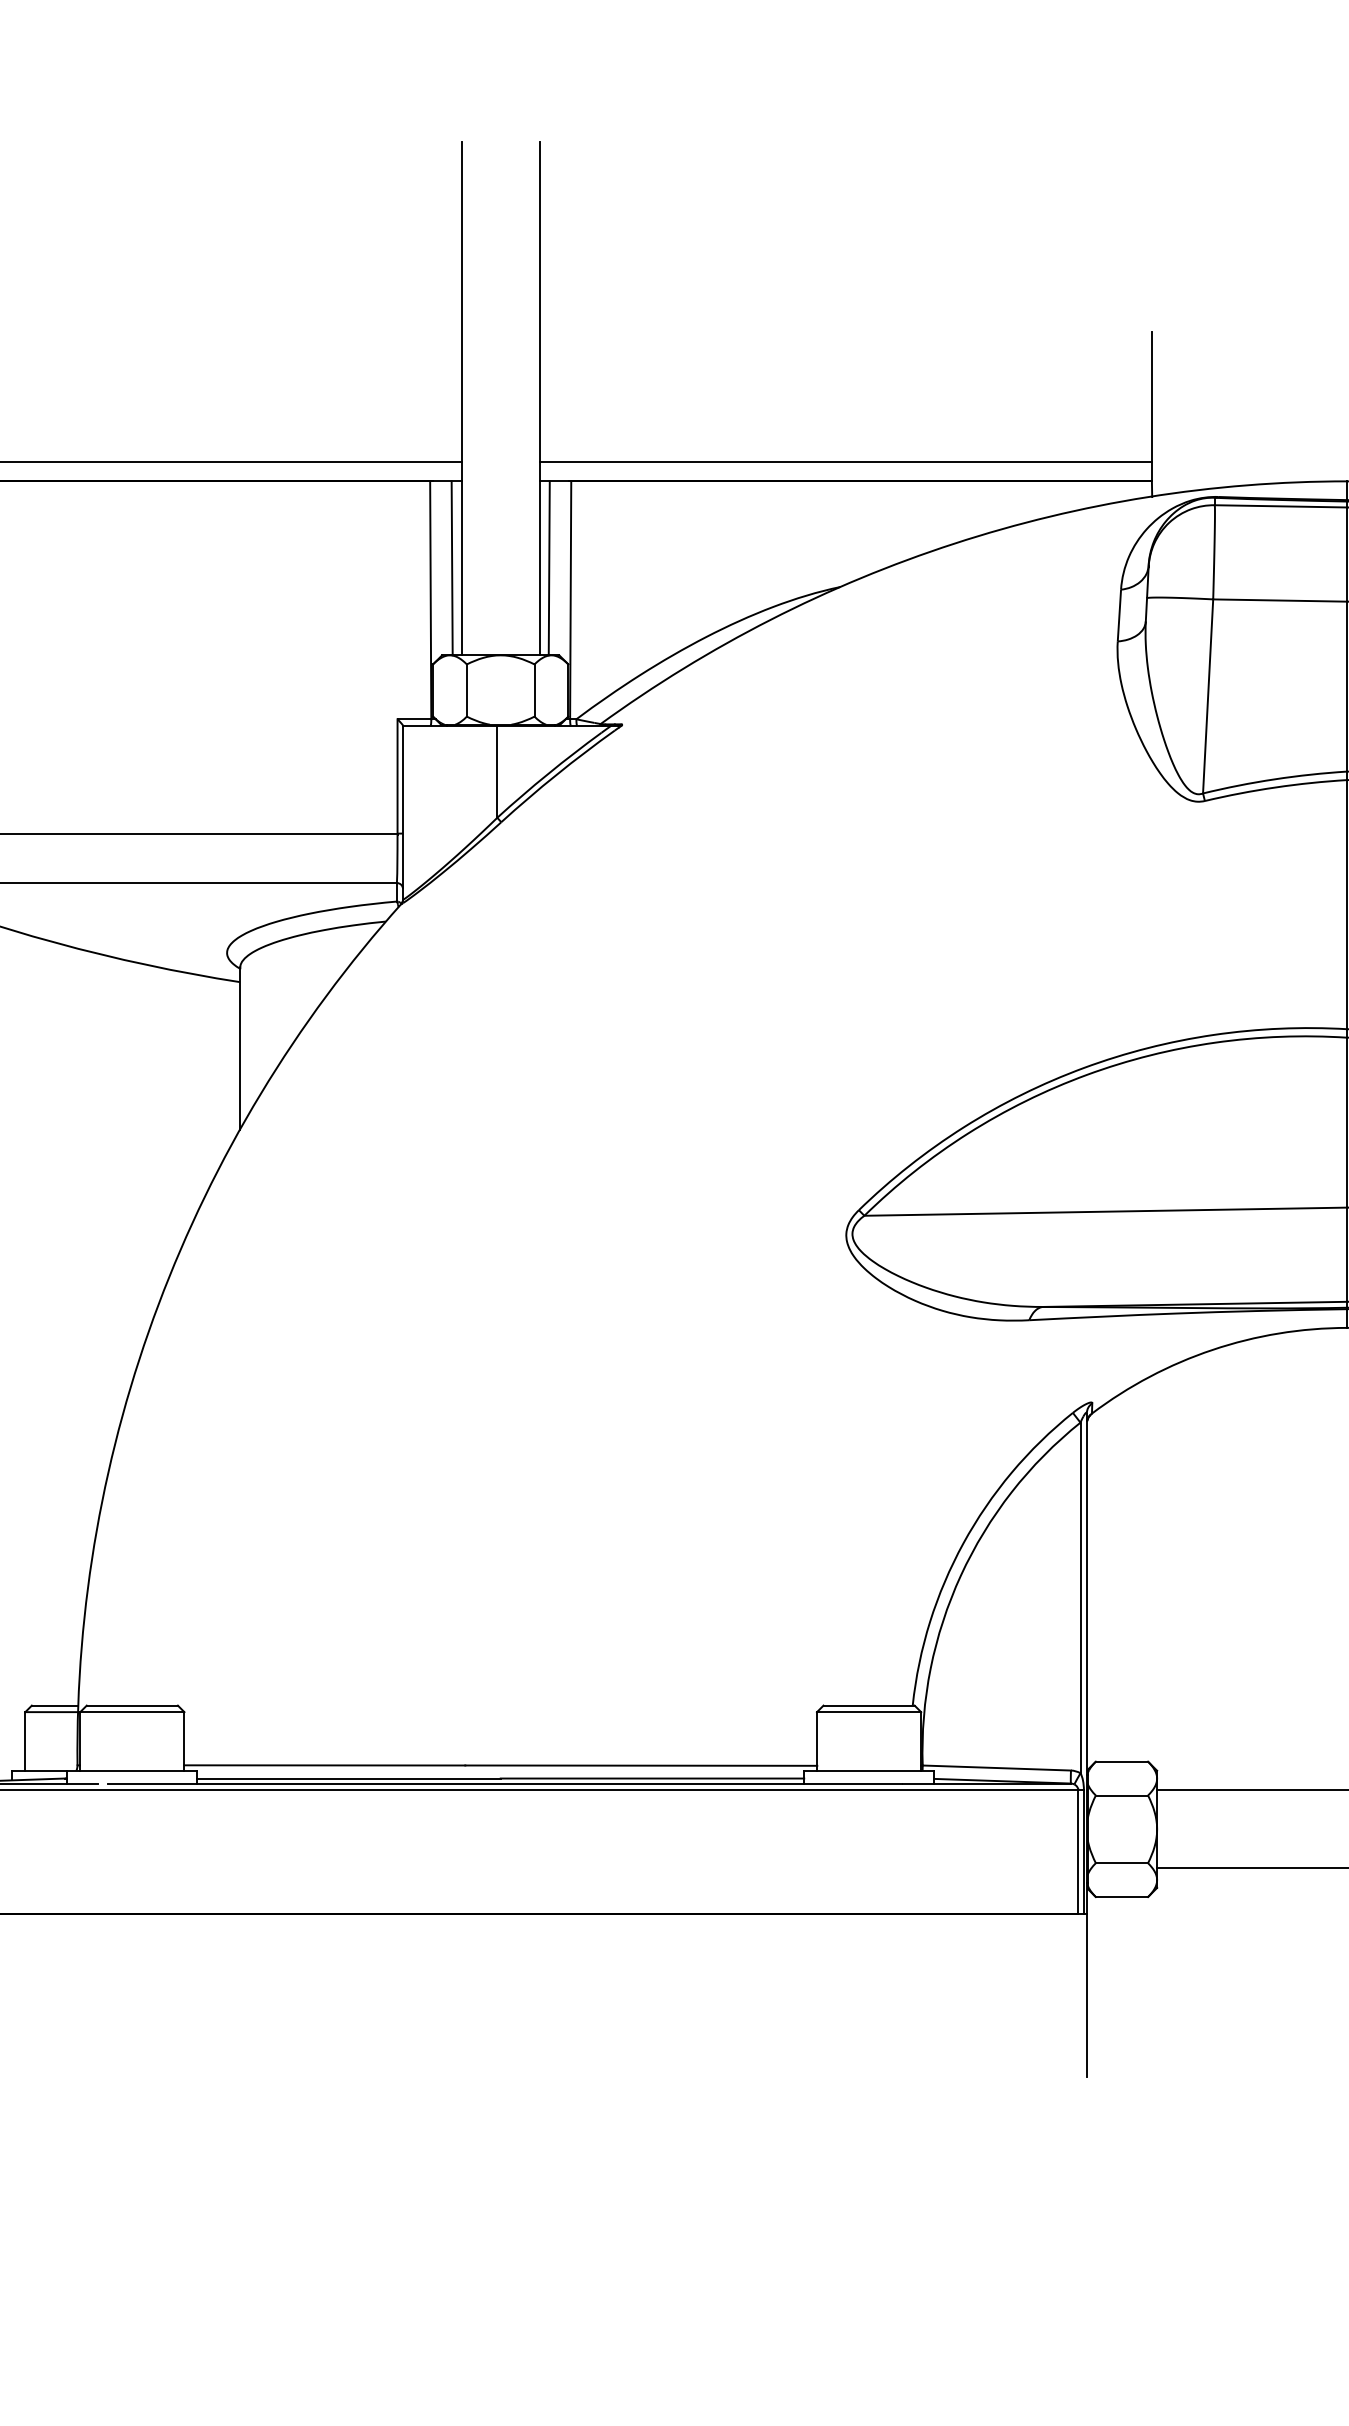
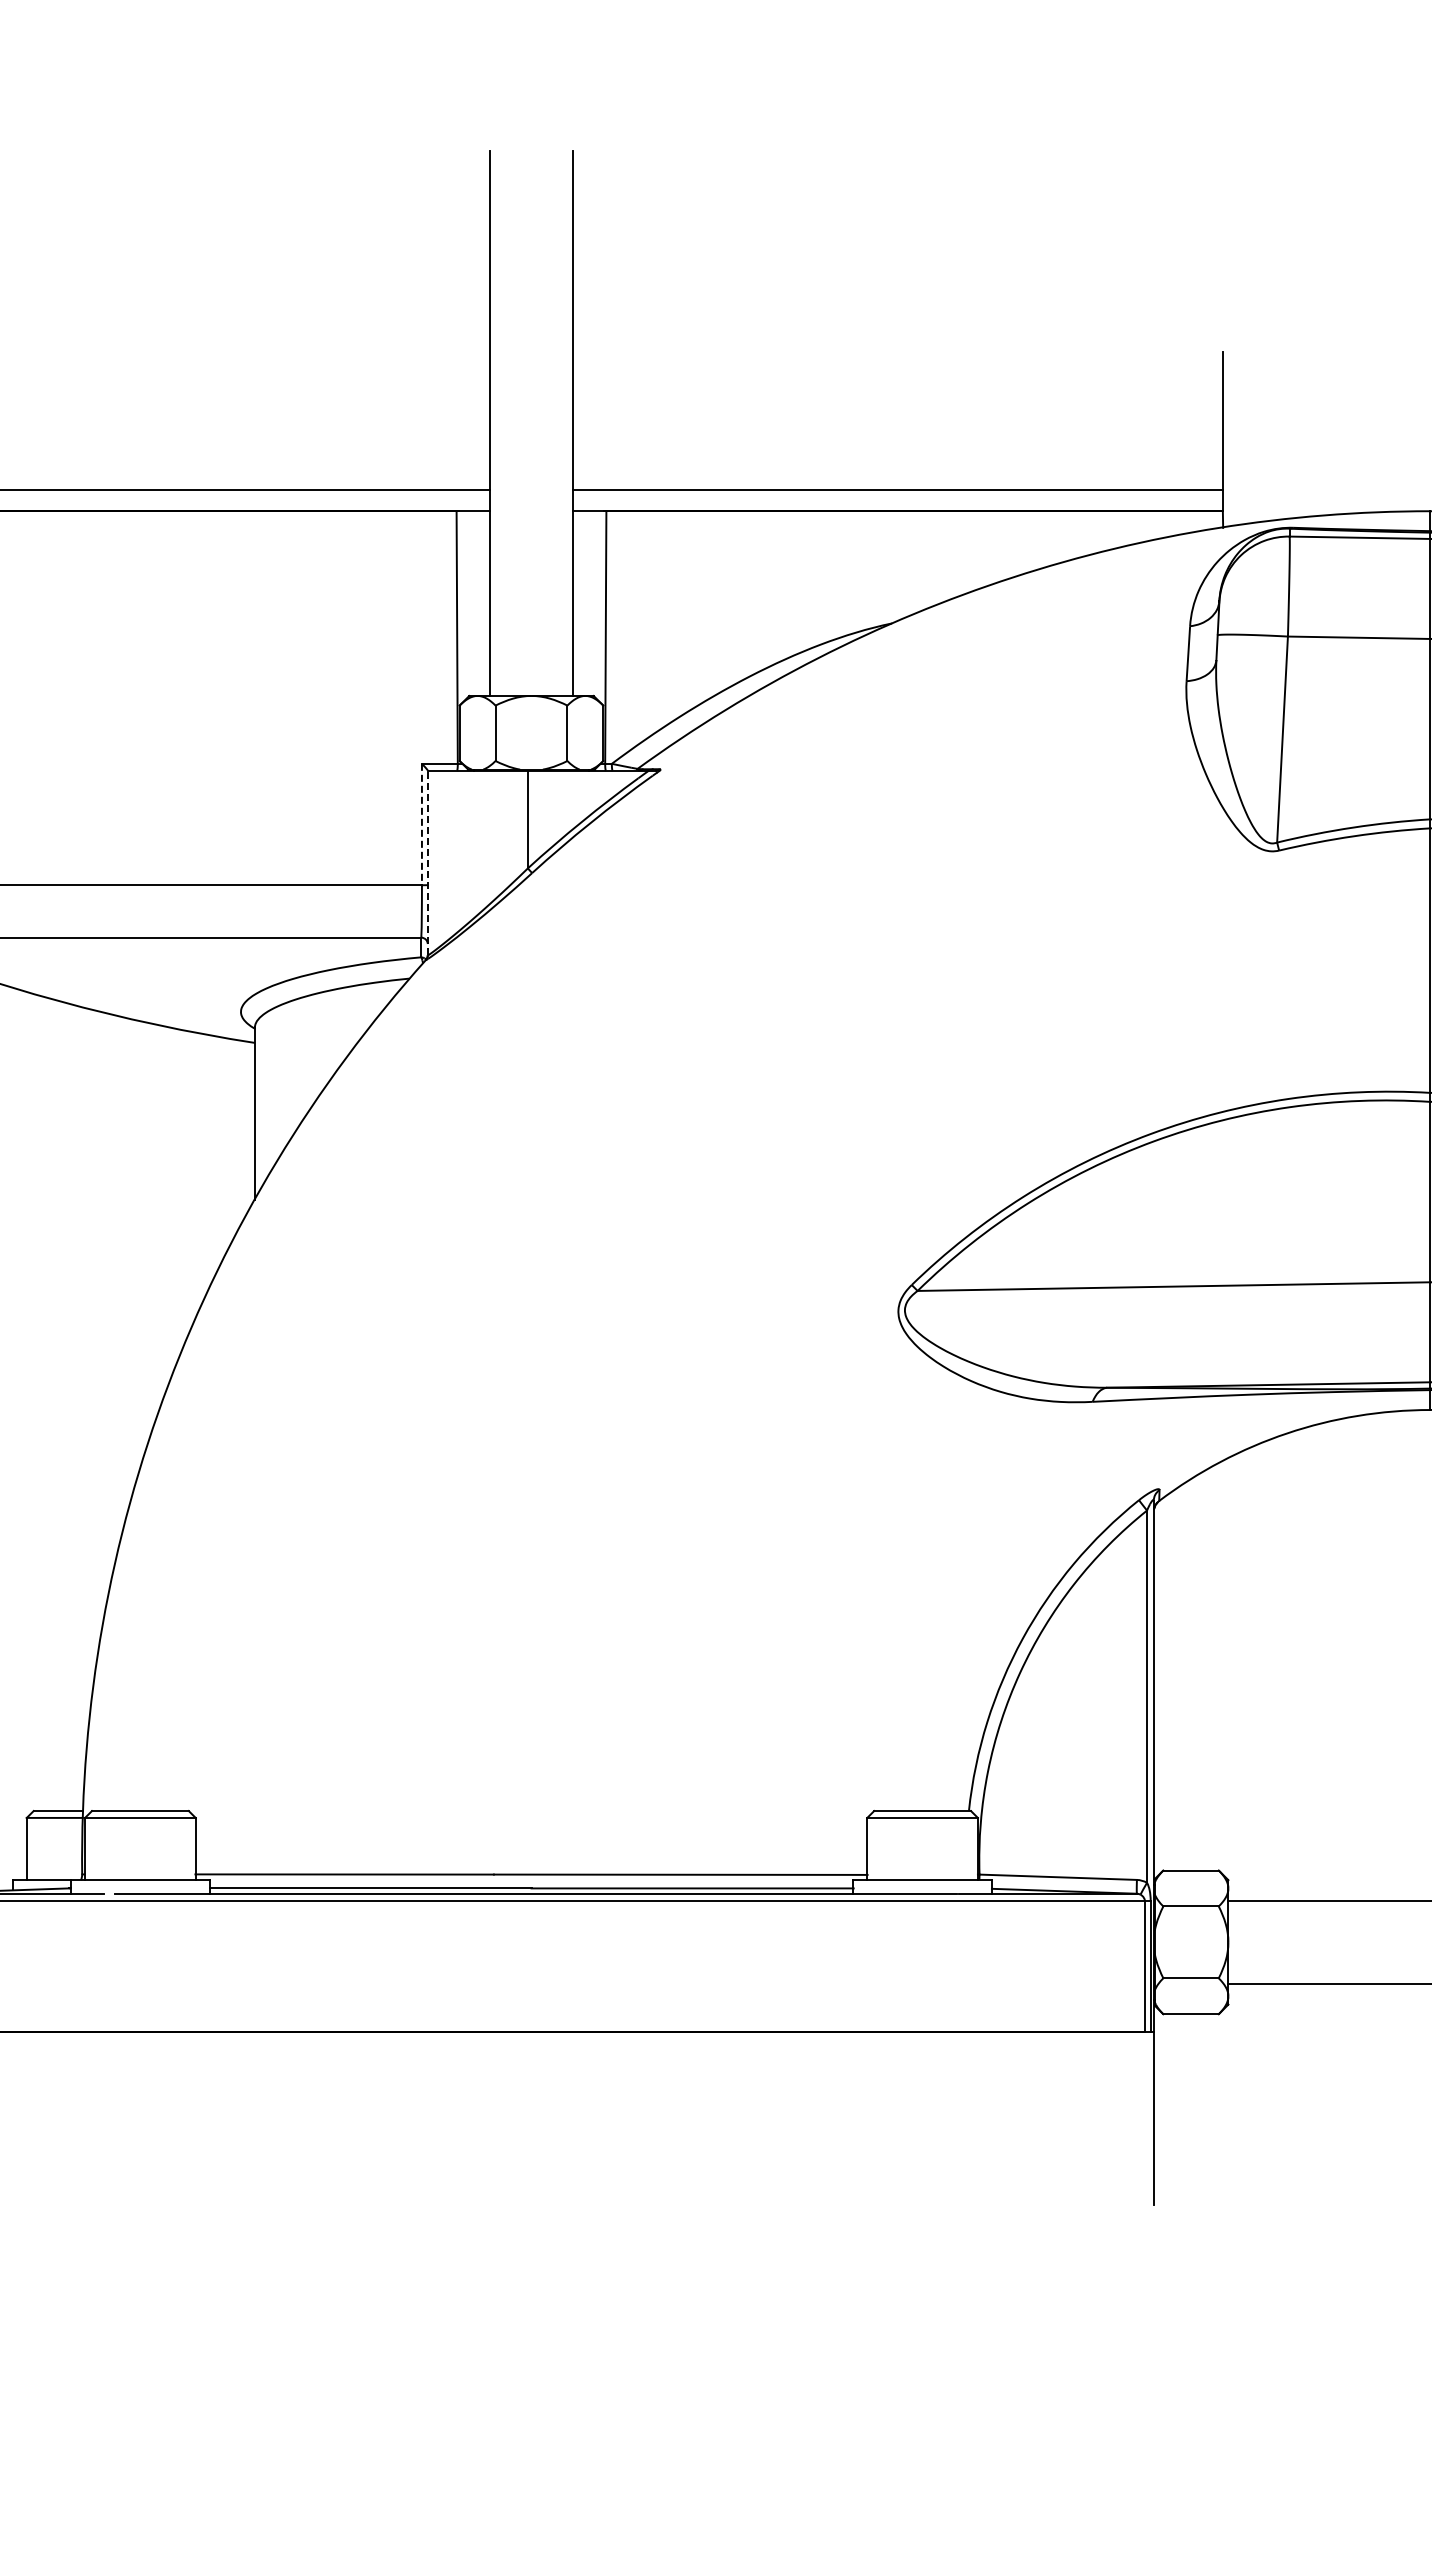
line: (451, 568) -> (479, 603), removed
line: (548, 568) -> (582, 603), removed
line: (397, 776) -> (421, 824), solid -> dashed
line: (402, 812) -> (427, 862), solid -> dashed

